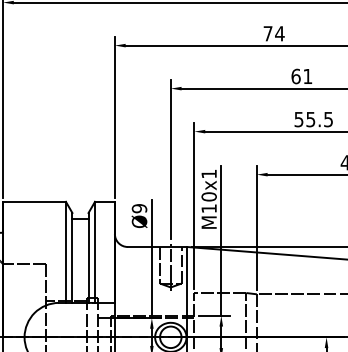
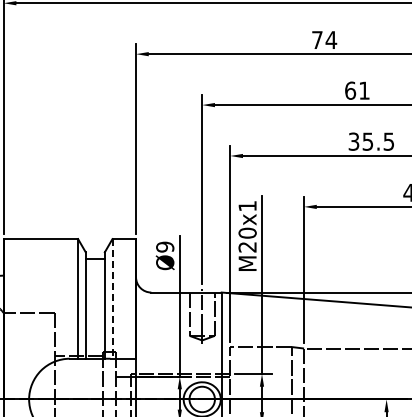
text: (299, 119) -> (354, 141), 55.5 -> 35.5
text: (209, 208) -> (247, 247), M10x1 -> M20x1
line: (95, 252) -> (112, 298), solid -> dashed

